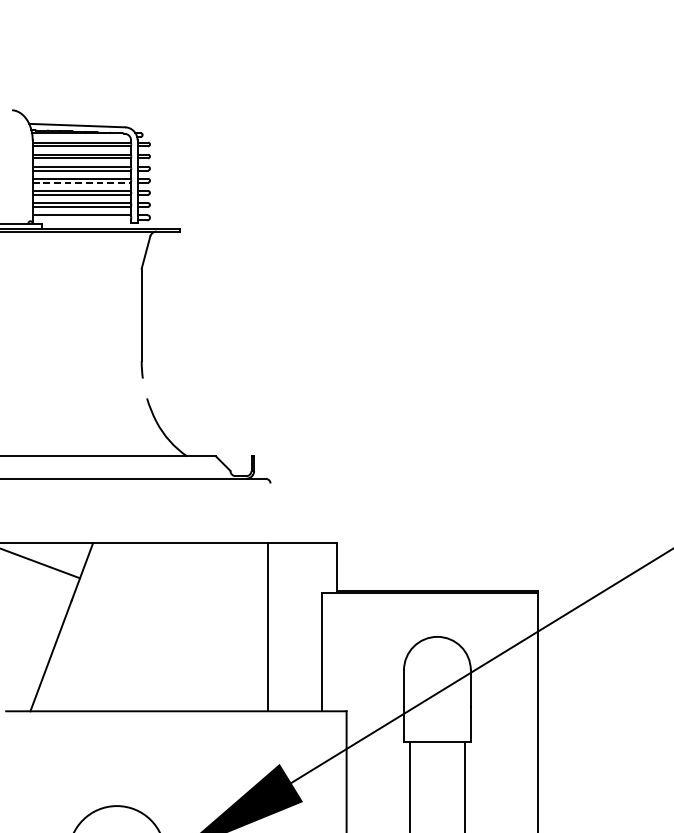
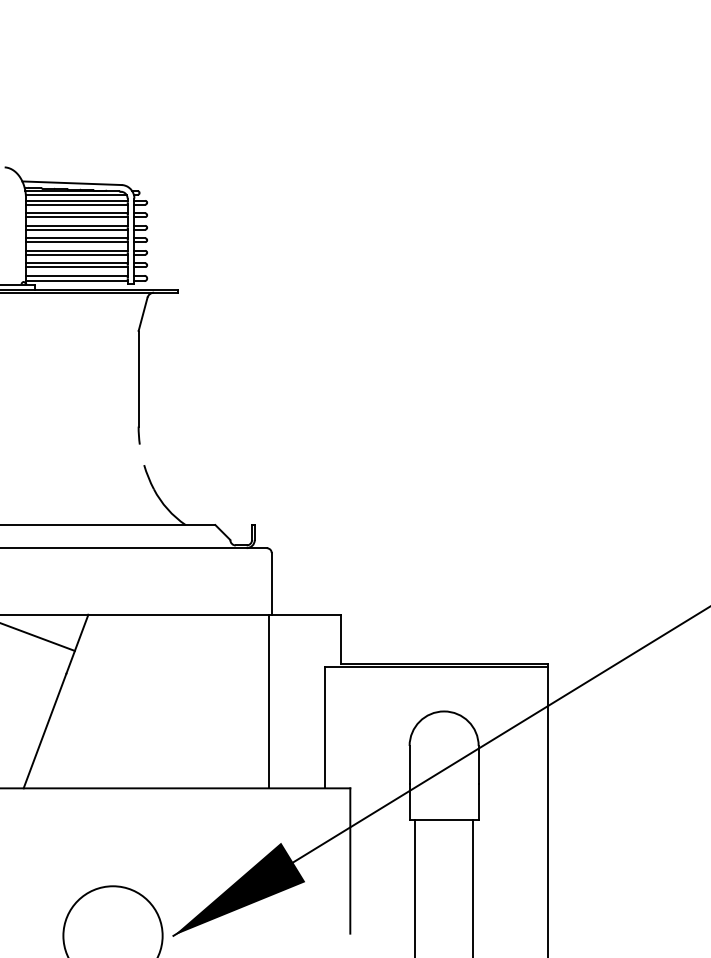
line: (80, 136) -> (75, 194), added
line: (81, 182) -> (76, 242), dashed -> solid
line: (81, 220) -> (76, 281), added
line: (270, 513) -> (271, 583), added

